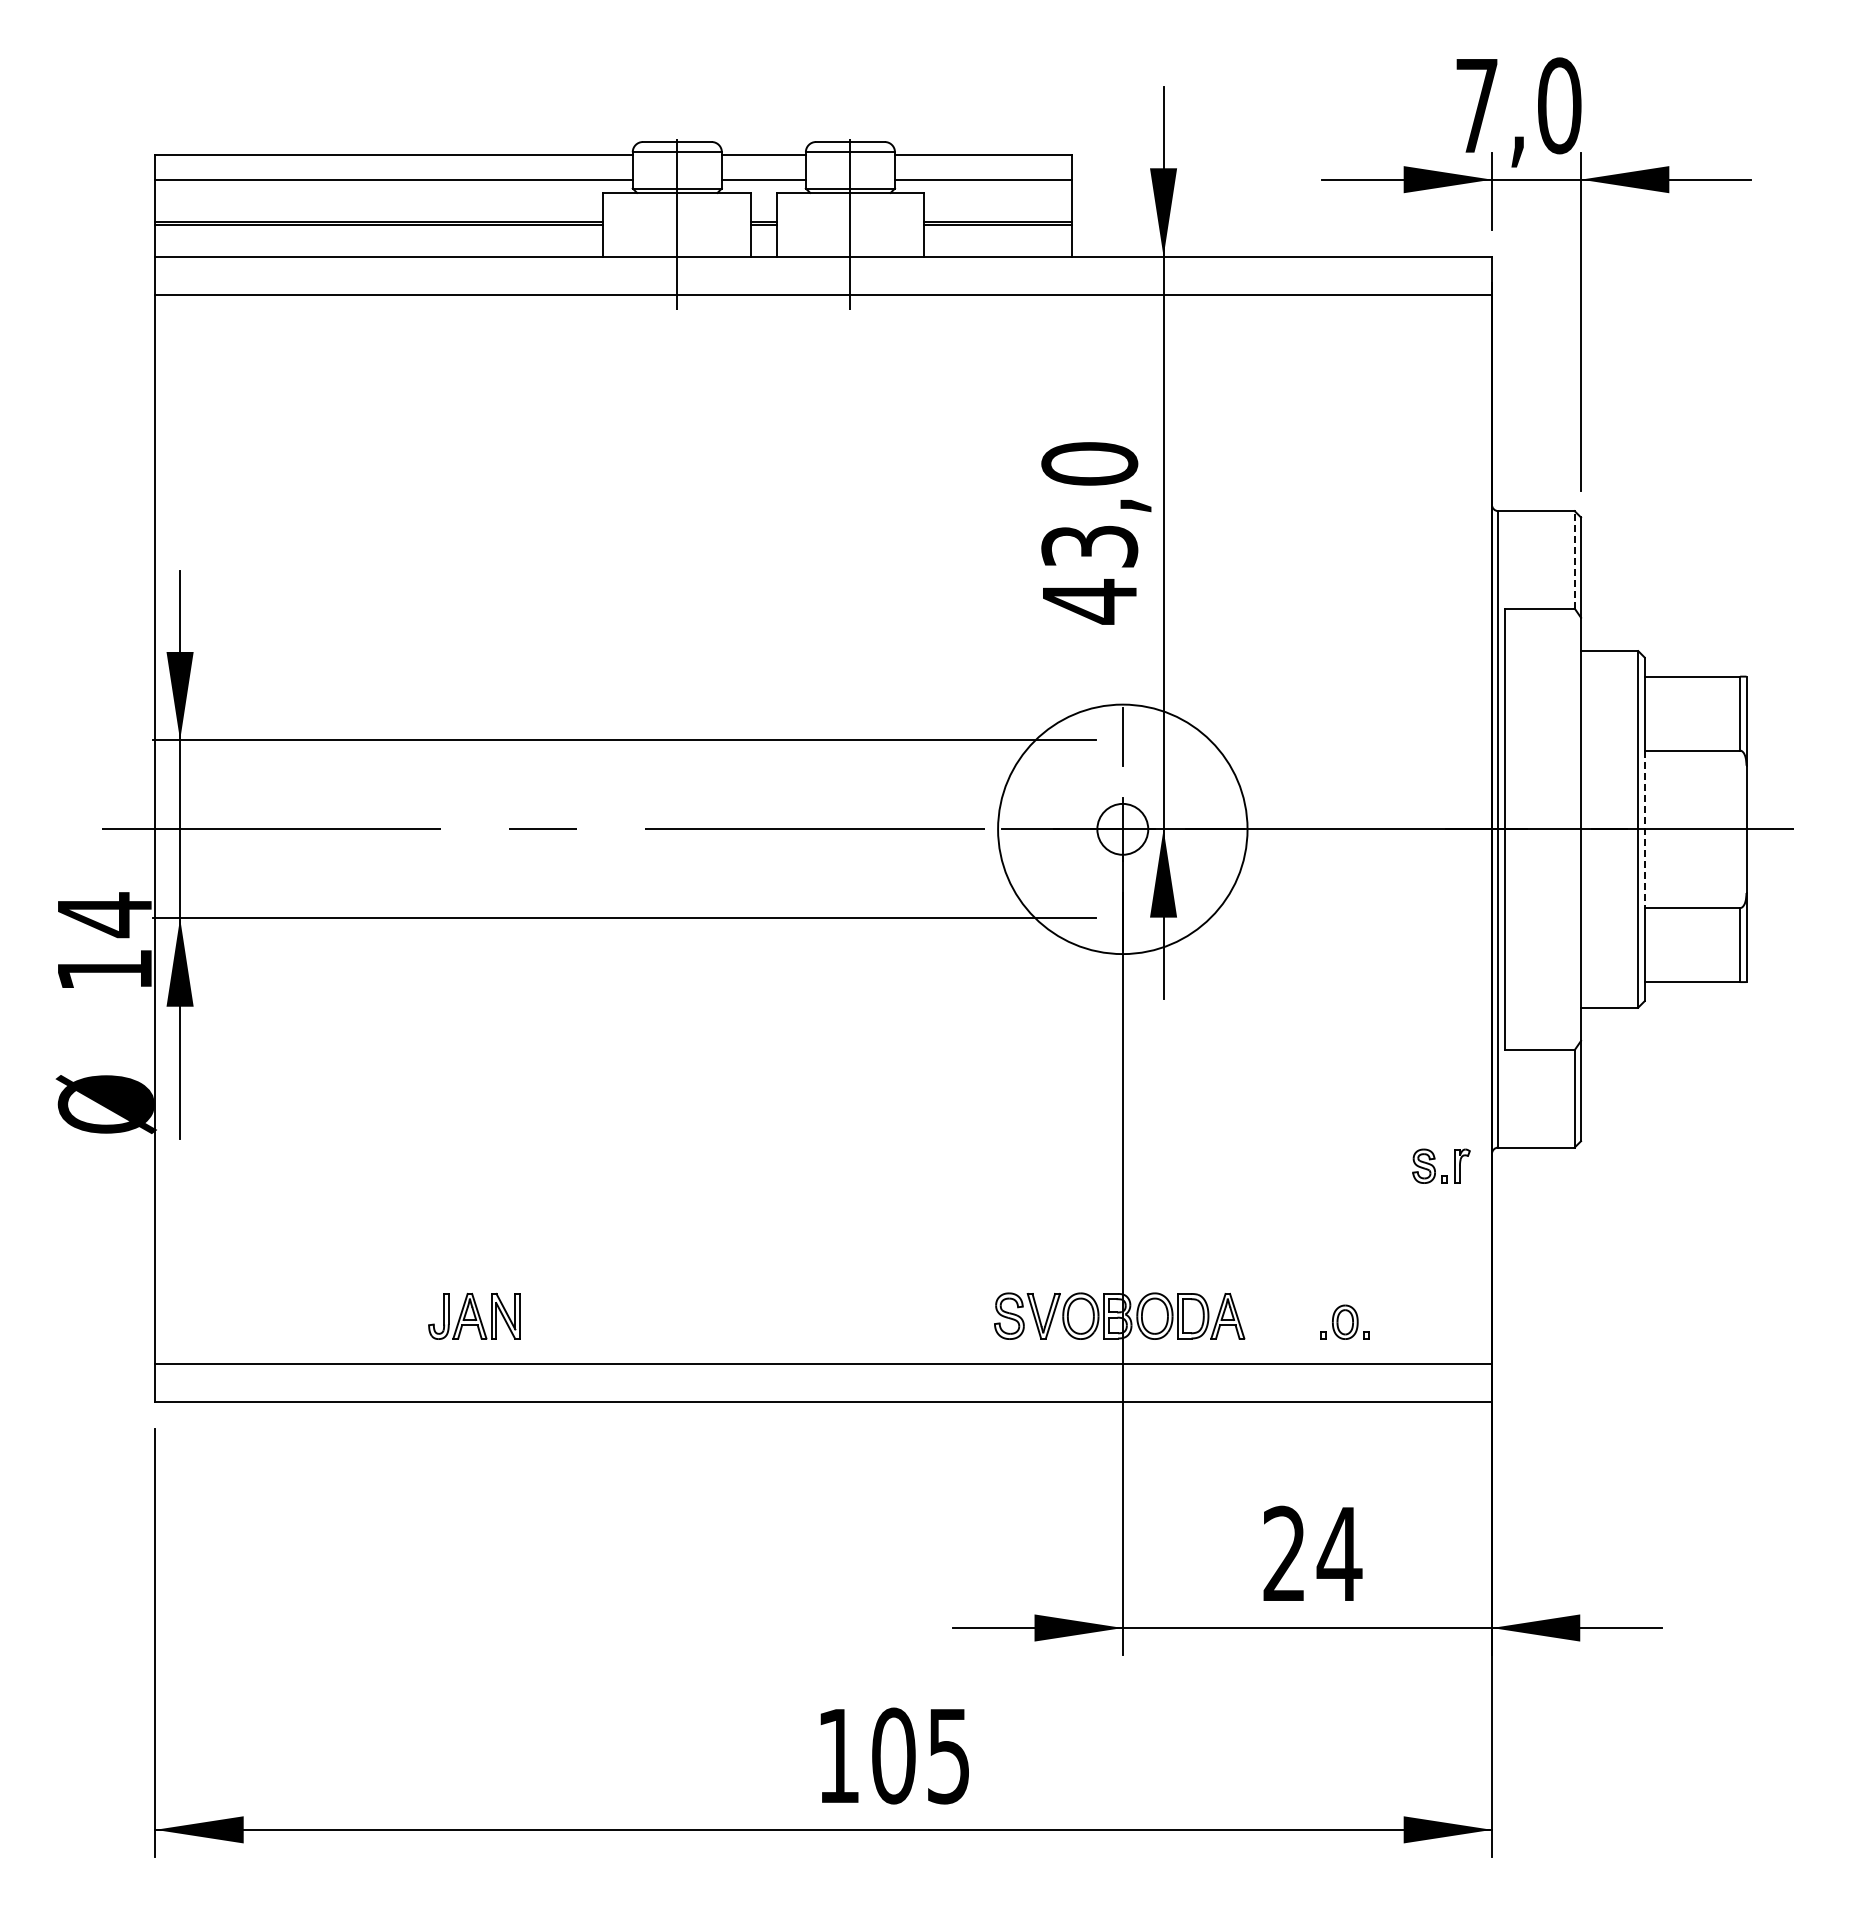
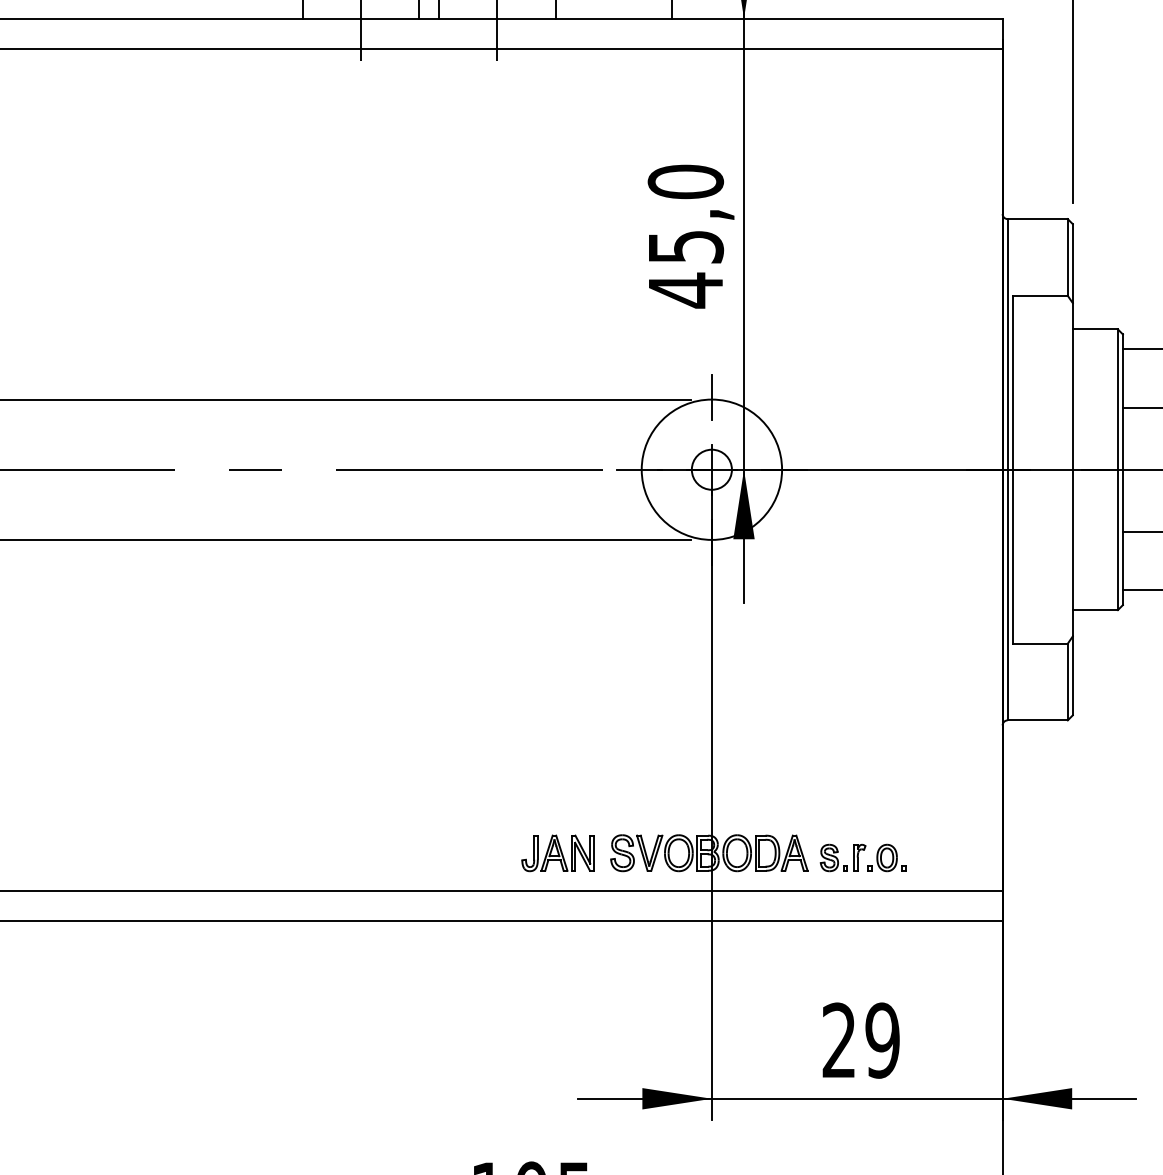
text: (1089, 546) -> (685, 246), 43,0 -> 45,0
line: (1574, 559) -> (1067, 257), dashed -> solid
circle: (1122, 829) -> (711, 469), size x0.71
line: (1644, 829) -> (1122, 469), dashed -> solid
part: (1435, 1168) -> (838, 859), moved
part: (474, 1315) -> (558, 852), moved
text: (1339, 1553) -> (882, 1040), 24 -> 29

